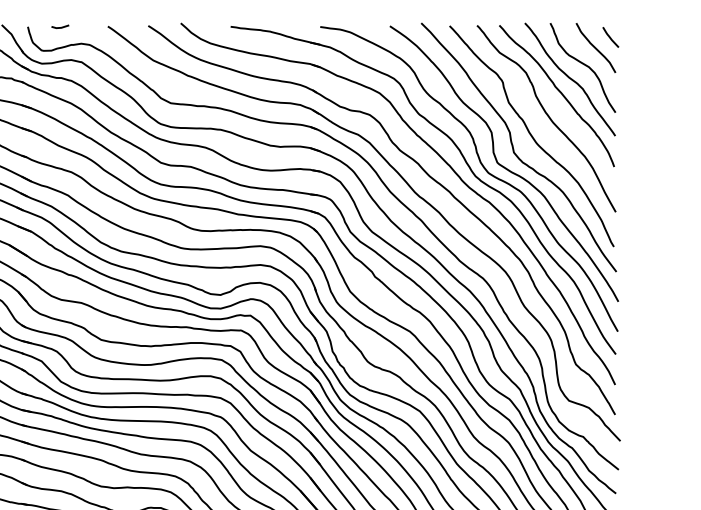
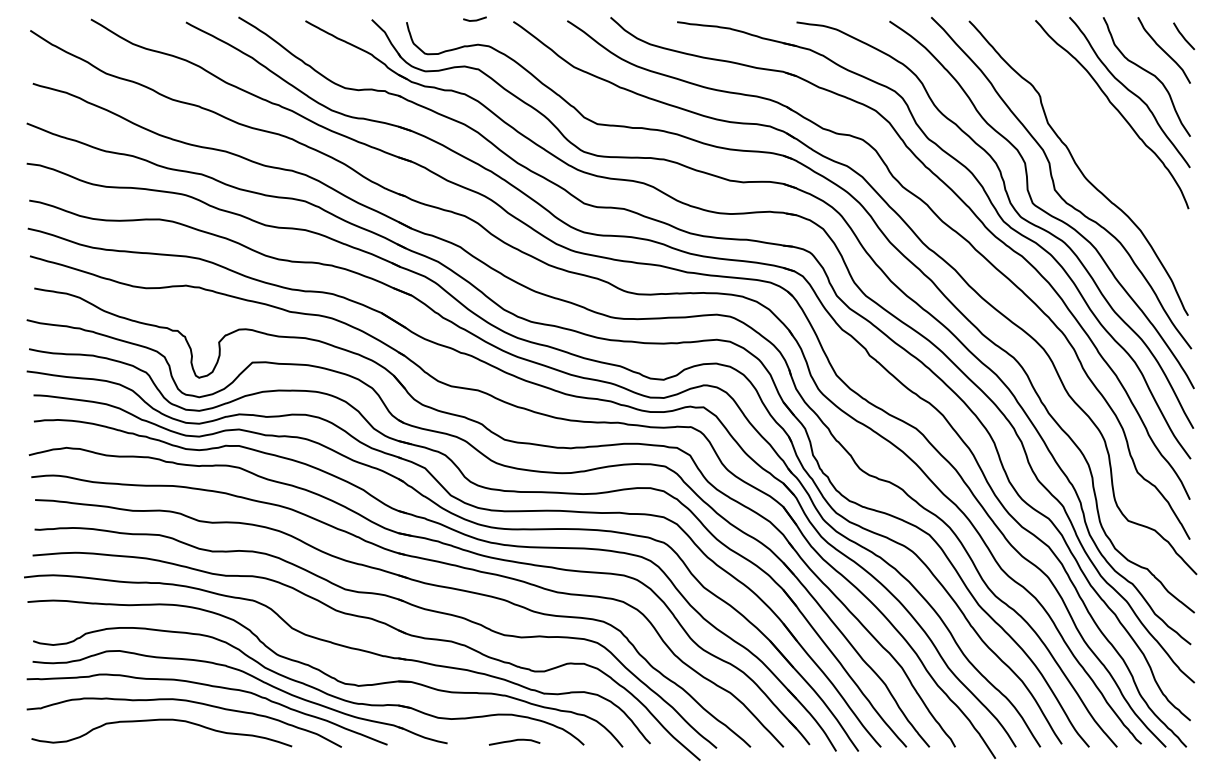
line: (59, 27) -> (474, 19), moved
curve: (548, 117) -> (1100, 142), removed

